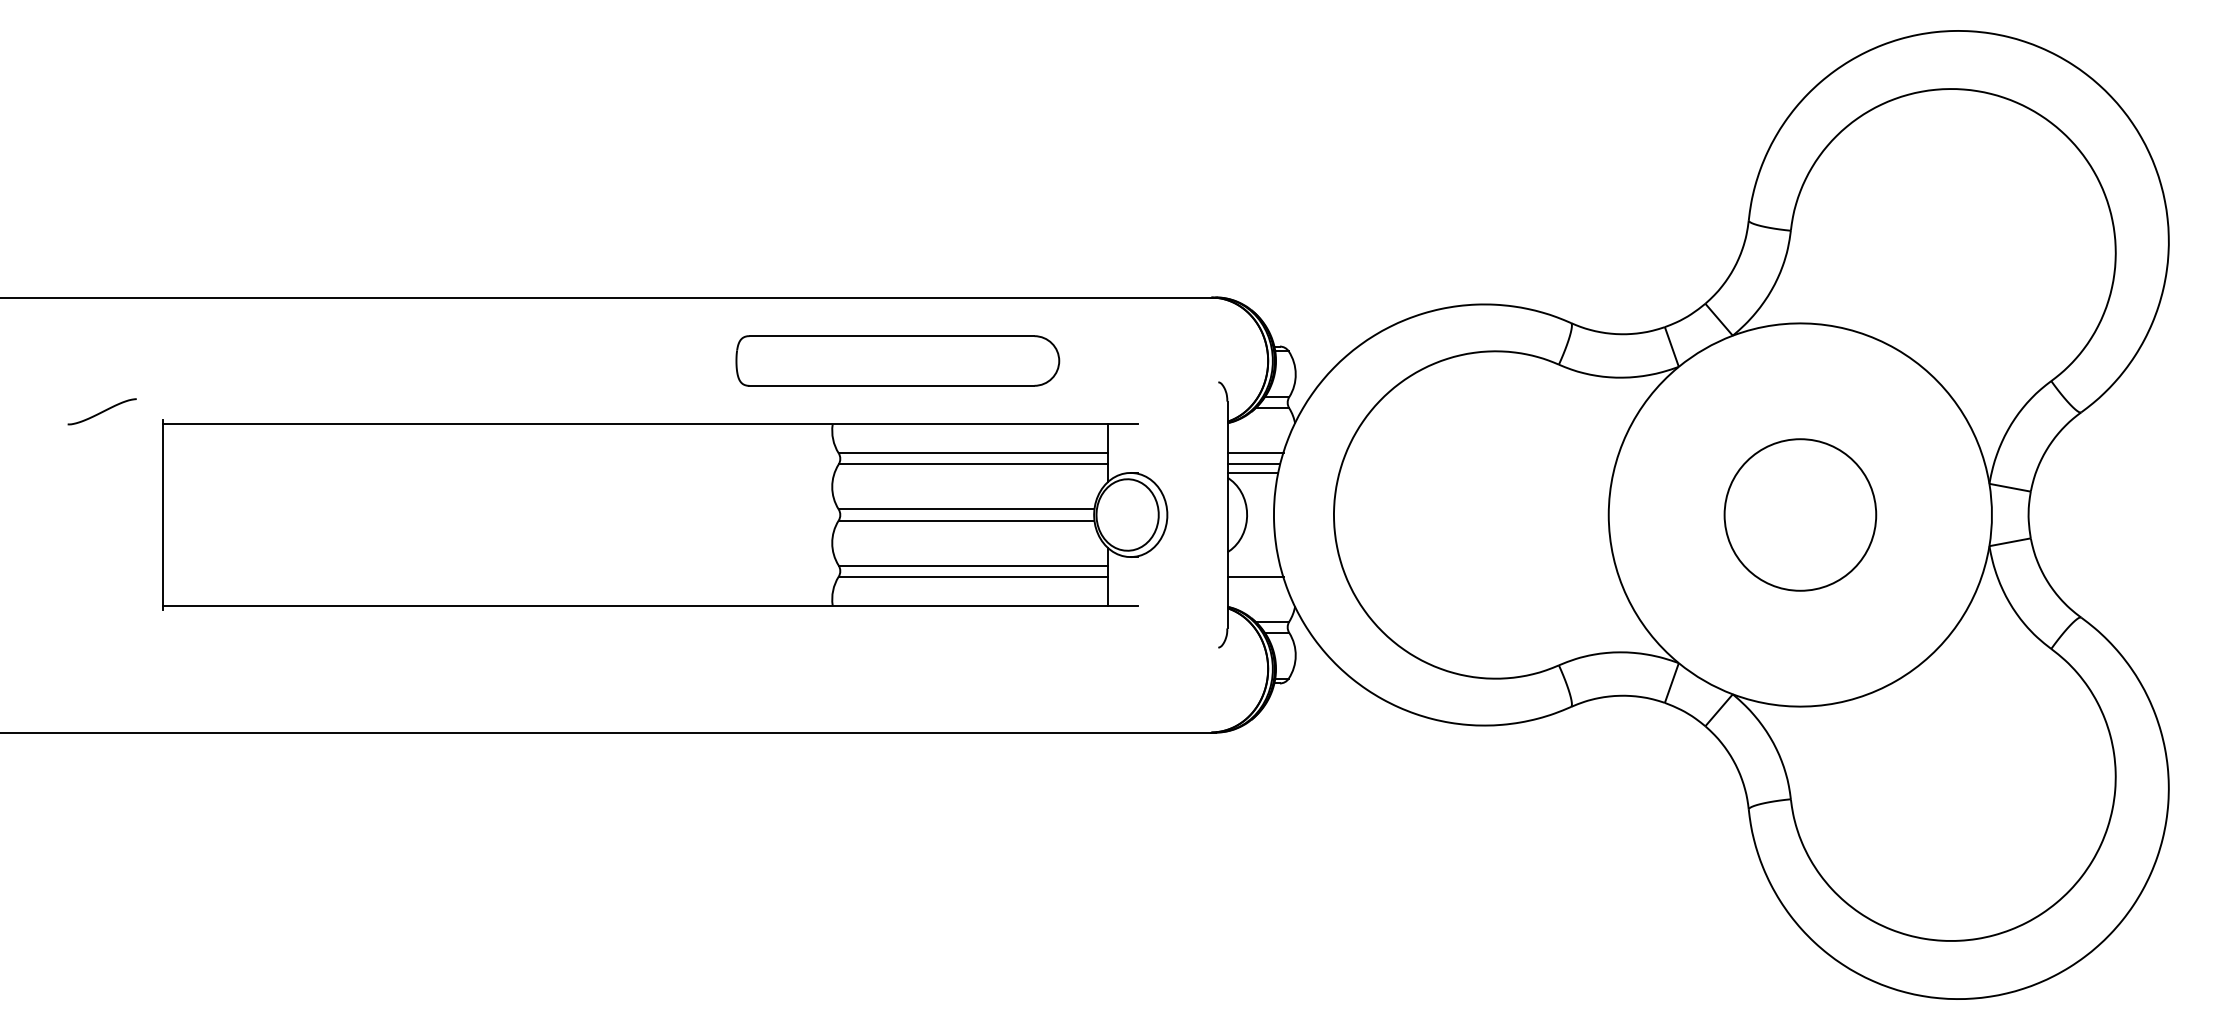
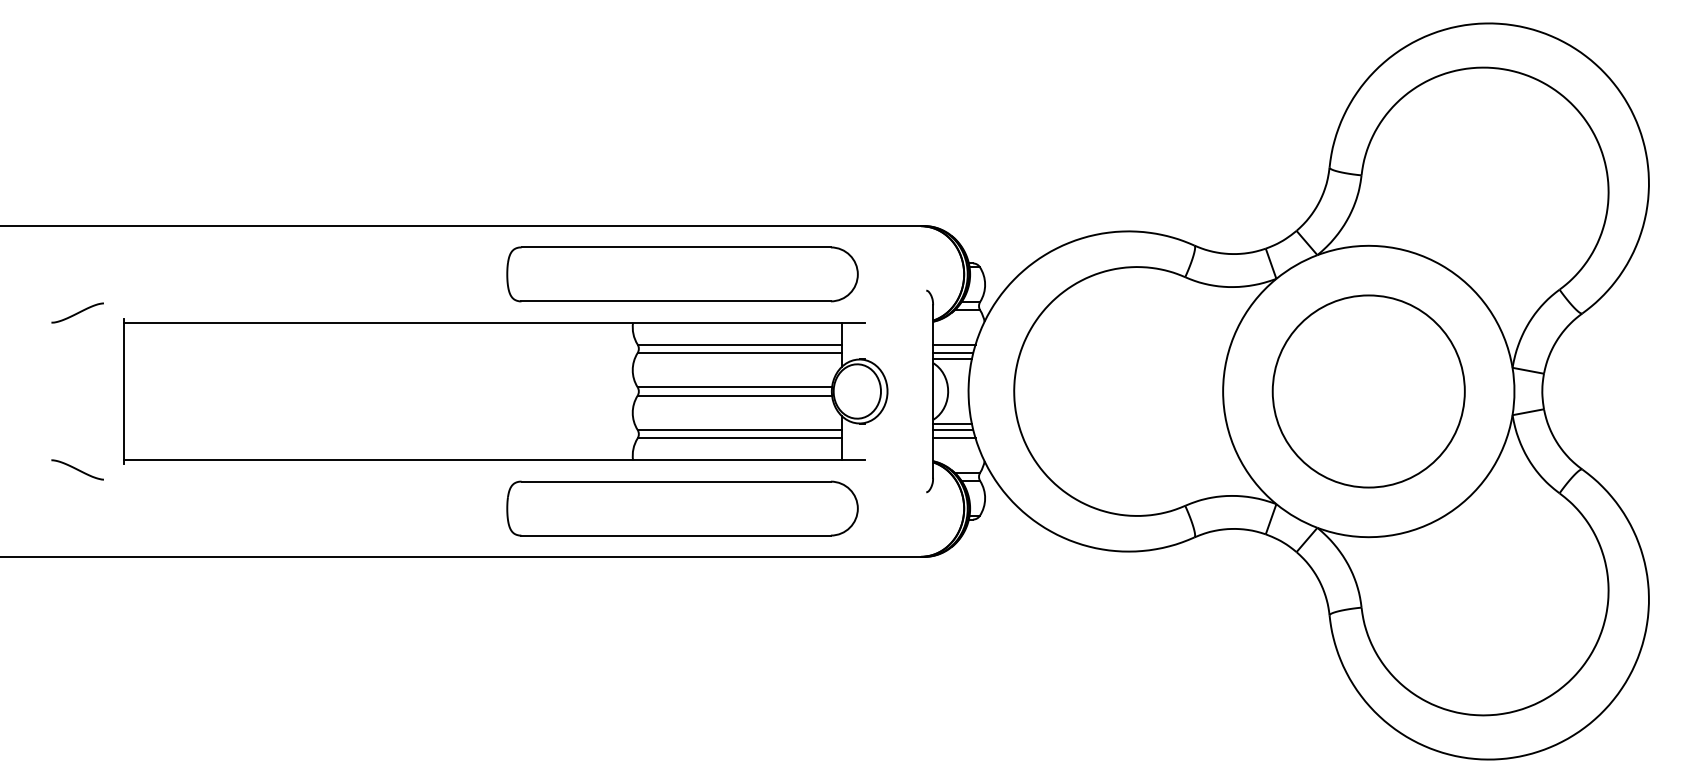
part: (897, 360) -> (682, 274), size x1.43
circle: (1800, 514) -> (1368, 391), size x1.67
line: (1252, 557) -> (952, 423), added
line: (1253, 565) -> (953, 429), added
curve: (101, 617) -> (77, 469), added
part: (897, 668) -> (682, 508), added

